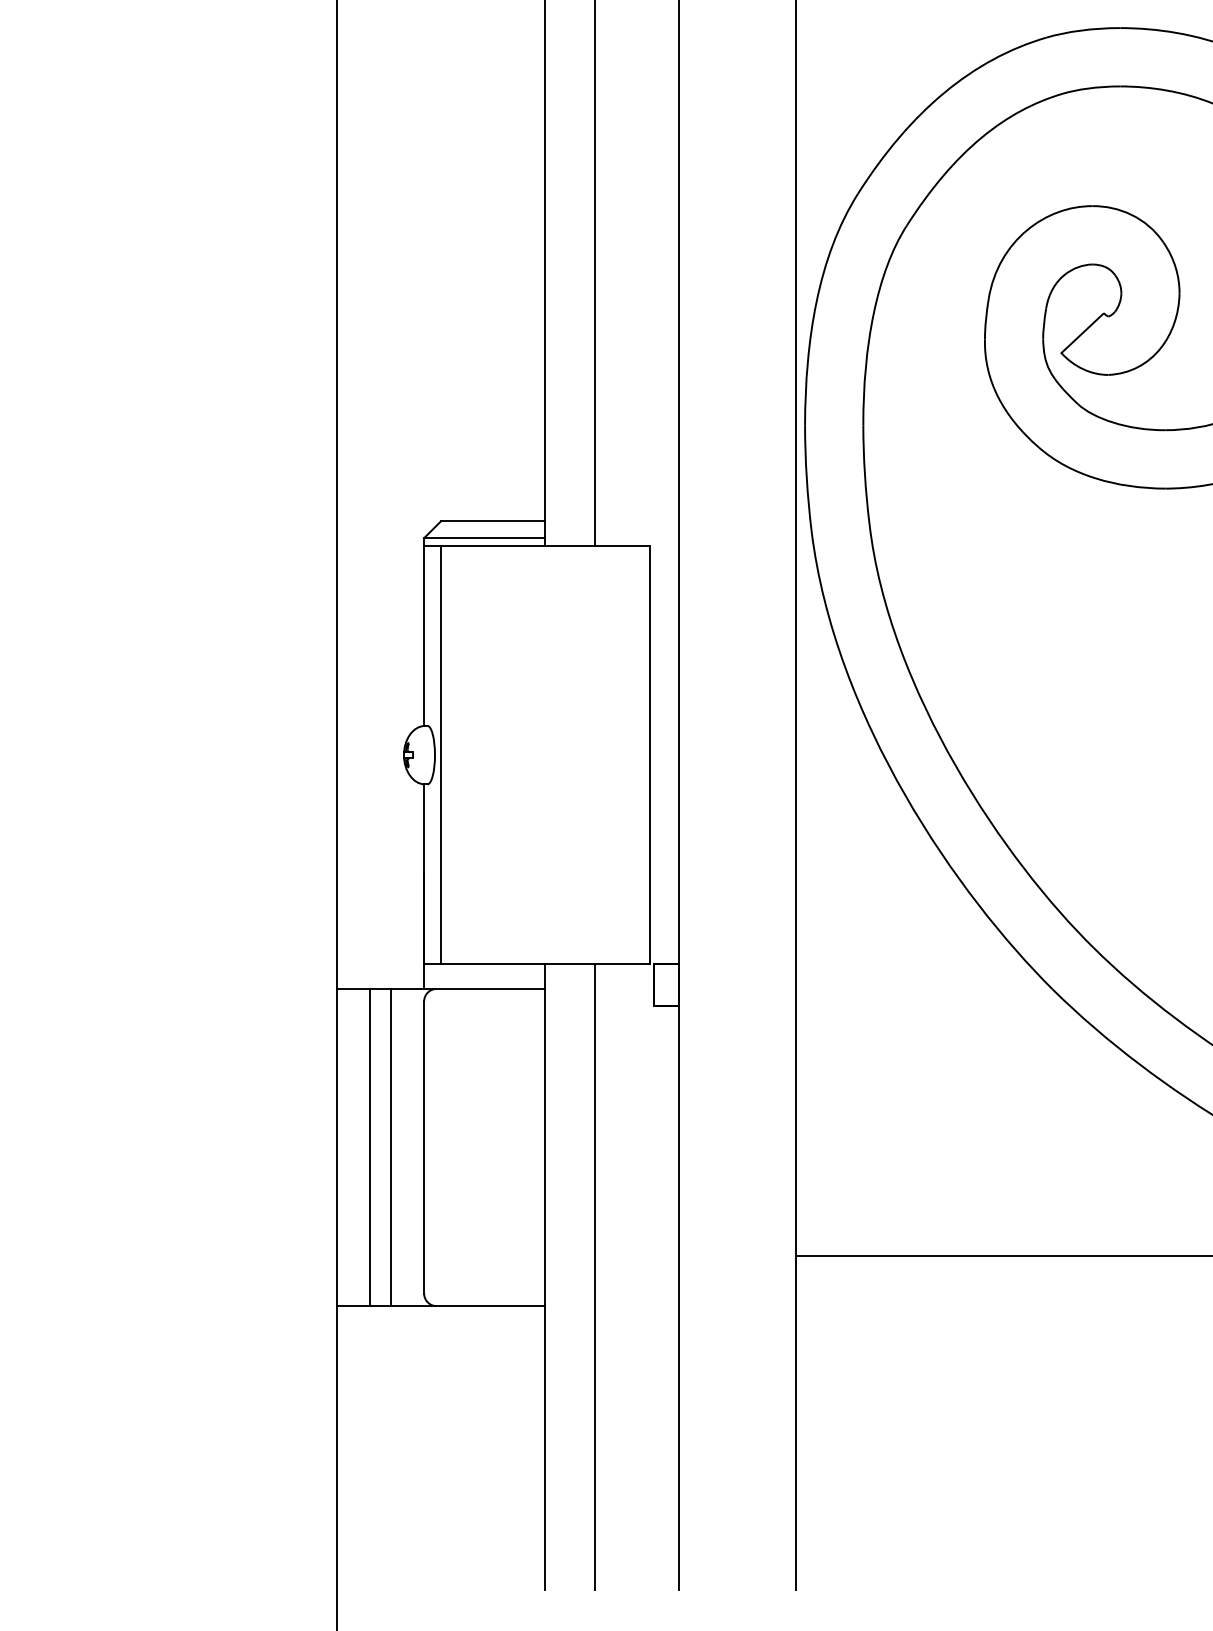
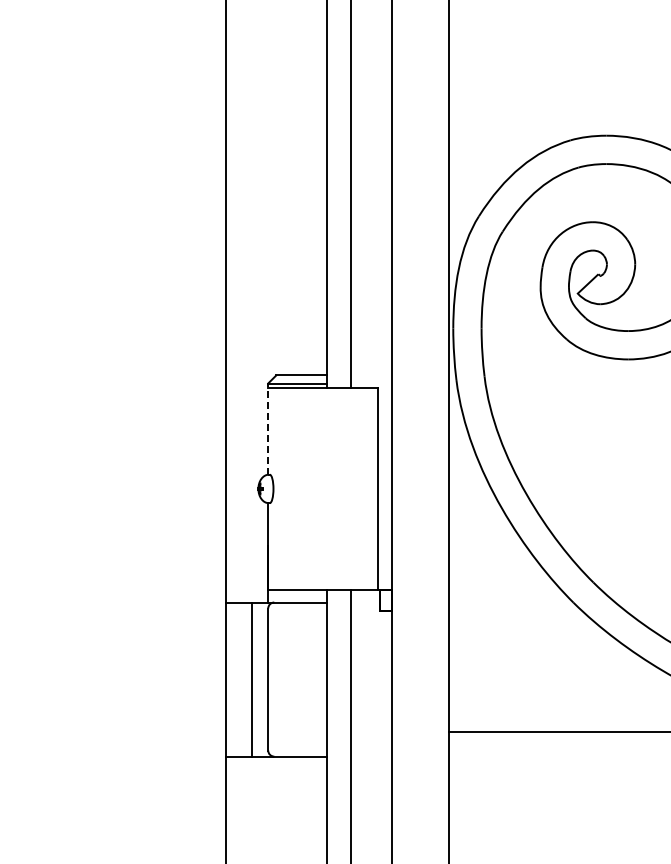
line: (424, 632) -> (268, 429), solid -> dashed
line: (441, 754) -> (276, 488), removed
line: (369, 1147) -> (241, 679), removed

